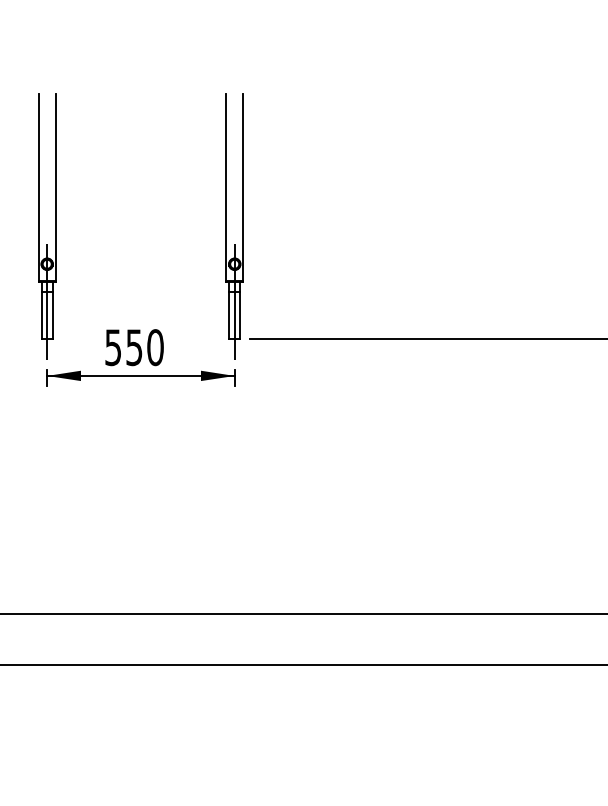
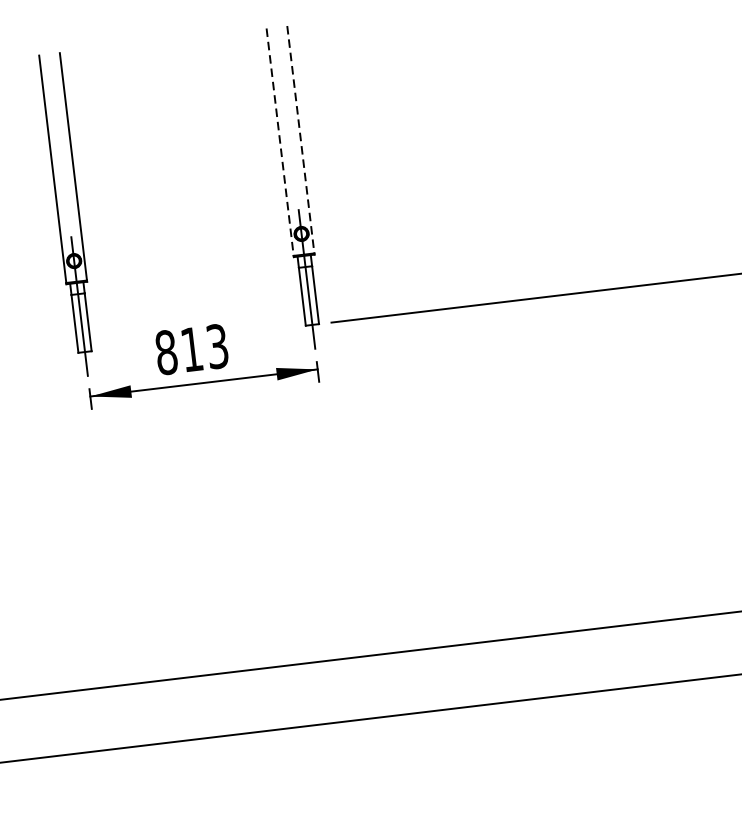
line: (226, 187) -> (280, 142), solid -> dashed
line: (243, 187) -> (301, 139), solid -> dashed
text: (134, 347) -> (192, 349), 550 -> 813

